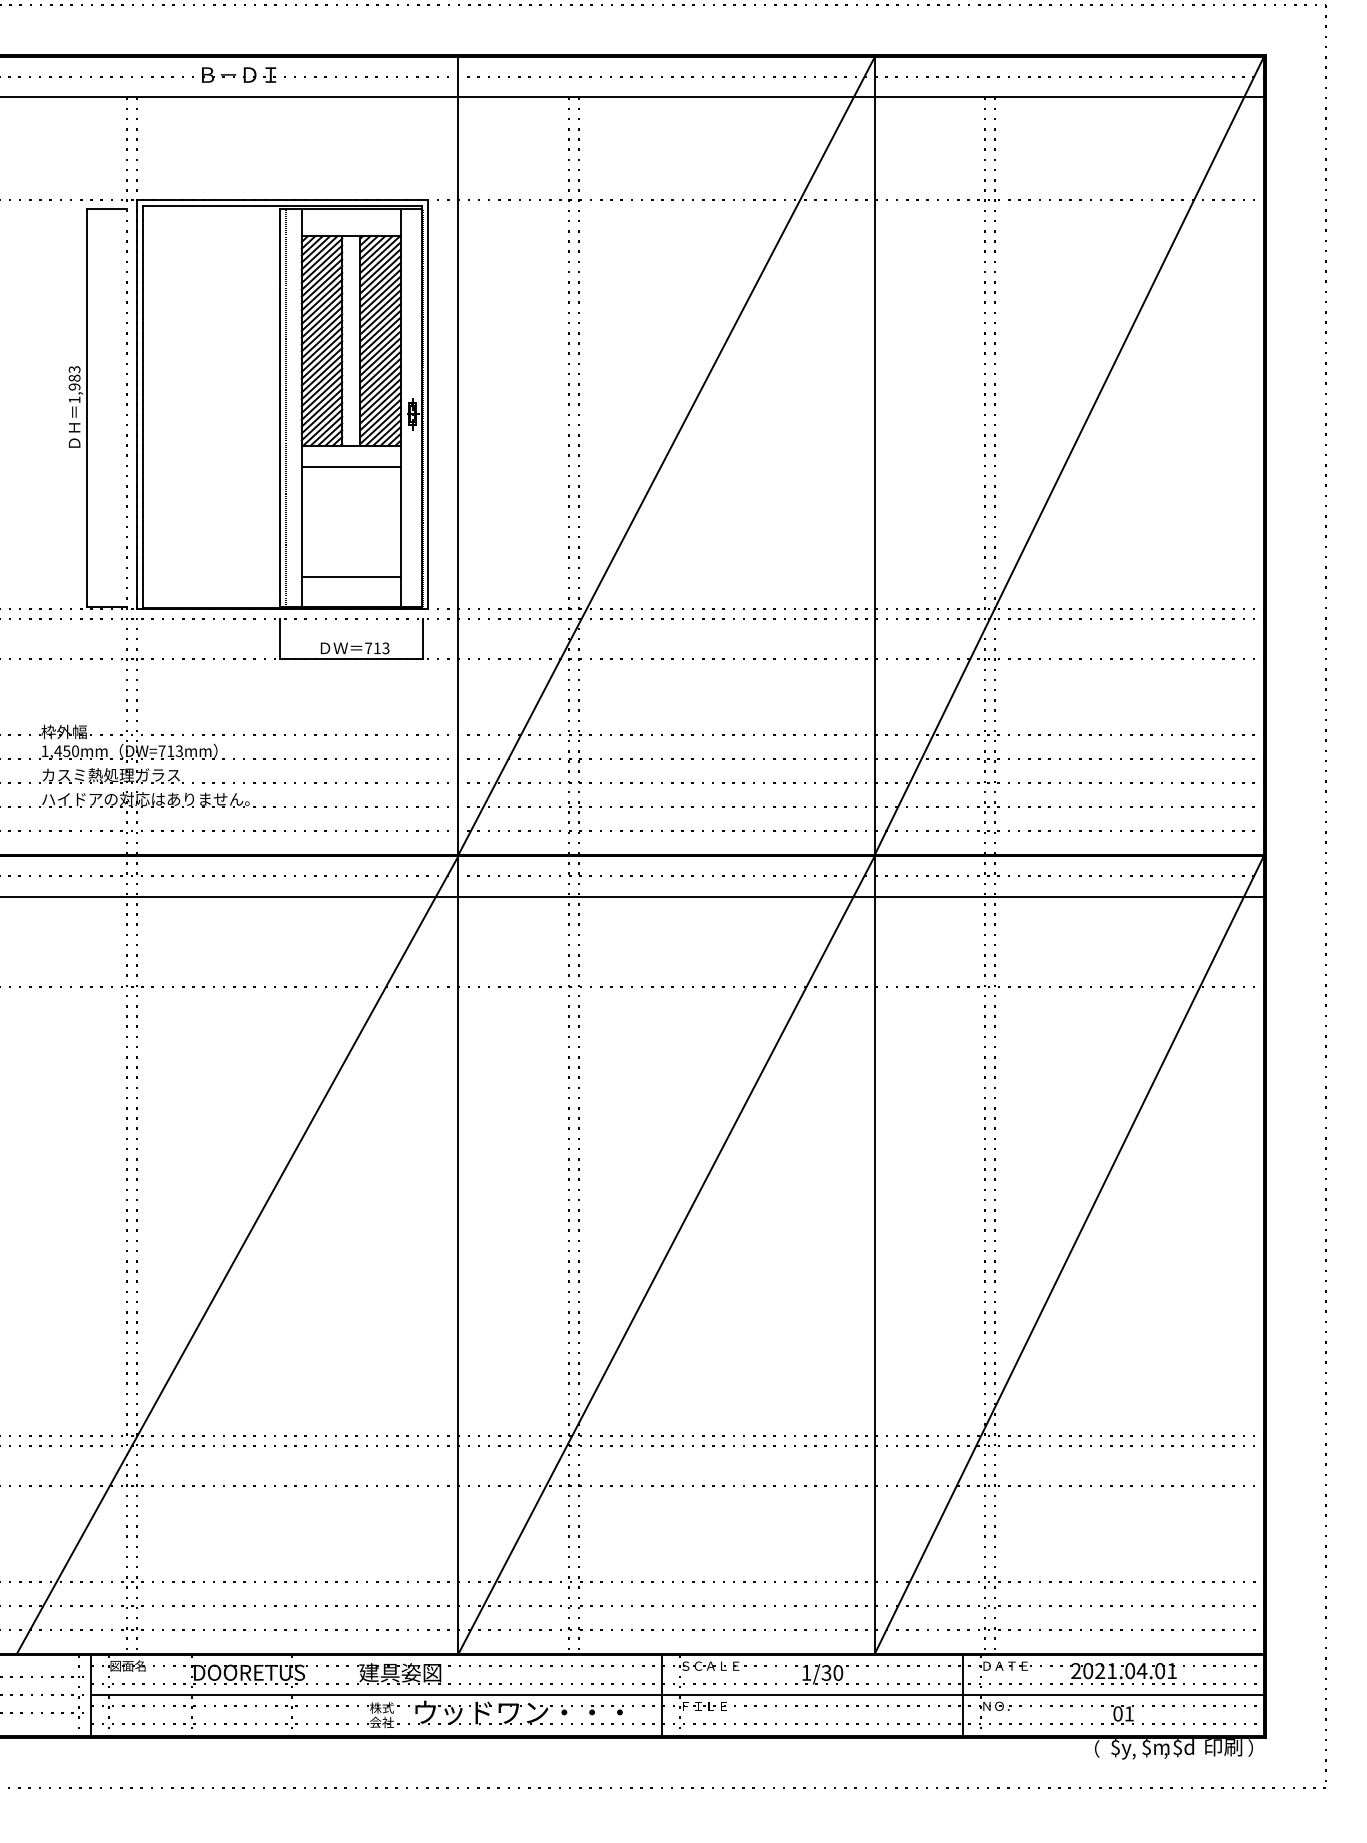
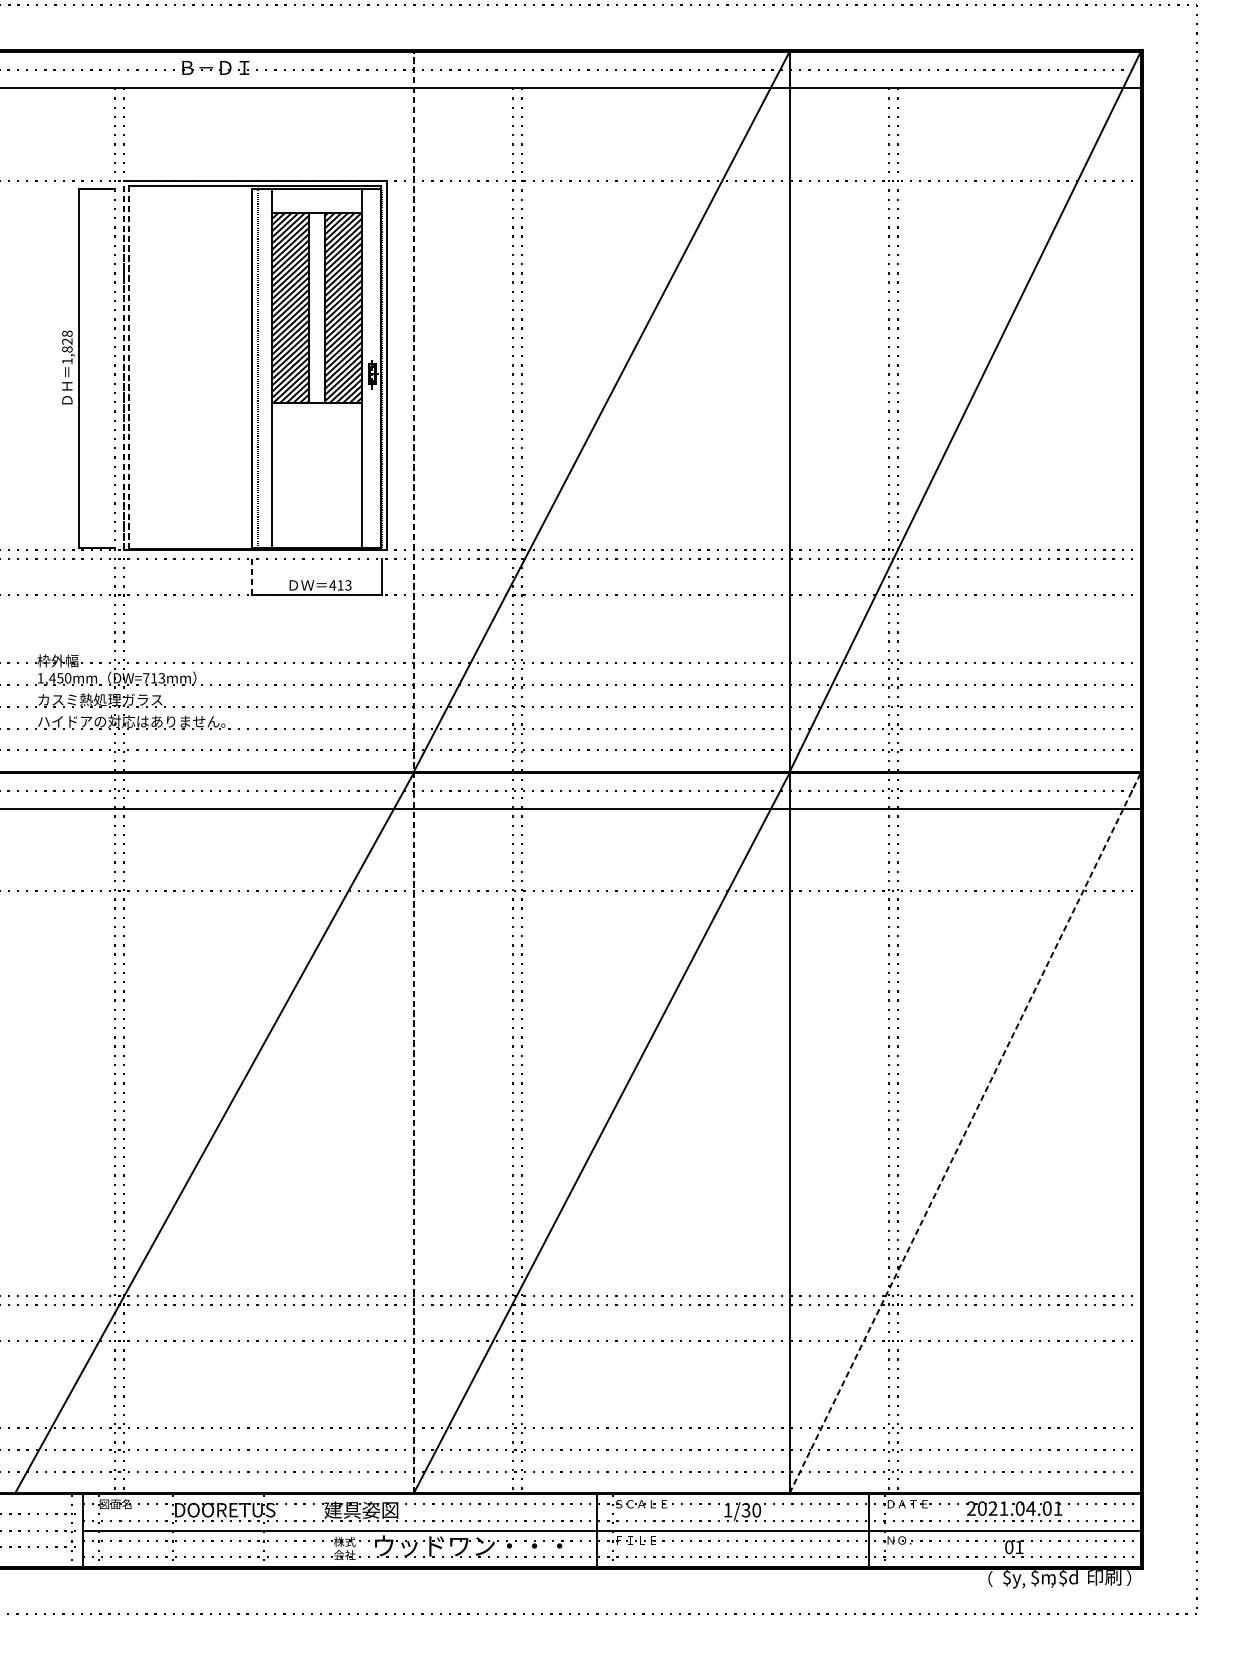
text: (74, 378) -> (67, 341), 1,983 -> 1,828
line: (137, 403) -> (124, 364), solid -> dashed
line: (143, 406) -> (129, 367), solid -> dashed
line: (350, 467) -> (316, 422), removed
line: (350, 577) -> (316, 521), removed
line: (279, 638) -> (252, 576), solid -> dashed
text: (368, 648) -> (332, 585), 713 -> 413
line: (458, 854) -> (413, 771), solid -> dashed
line: (1069, 1255) -> (965, 1133), solid -> dashed

